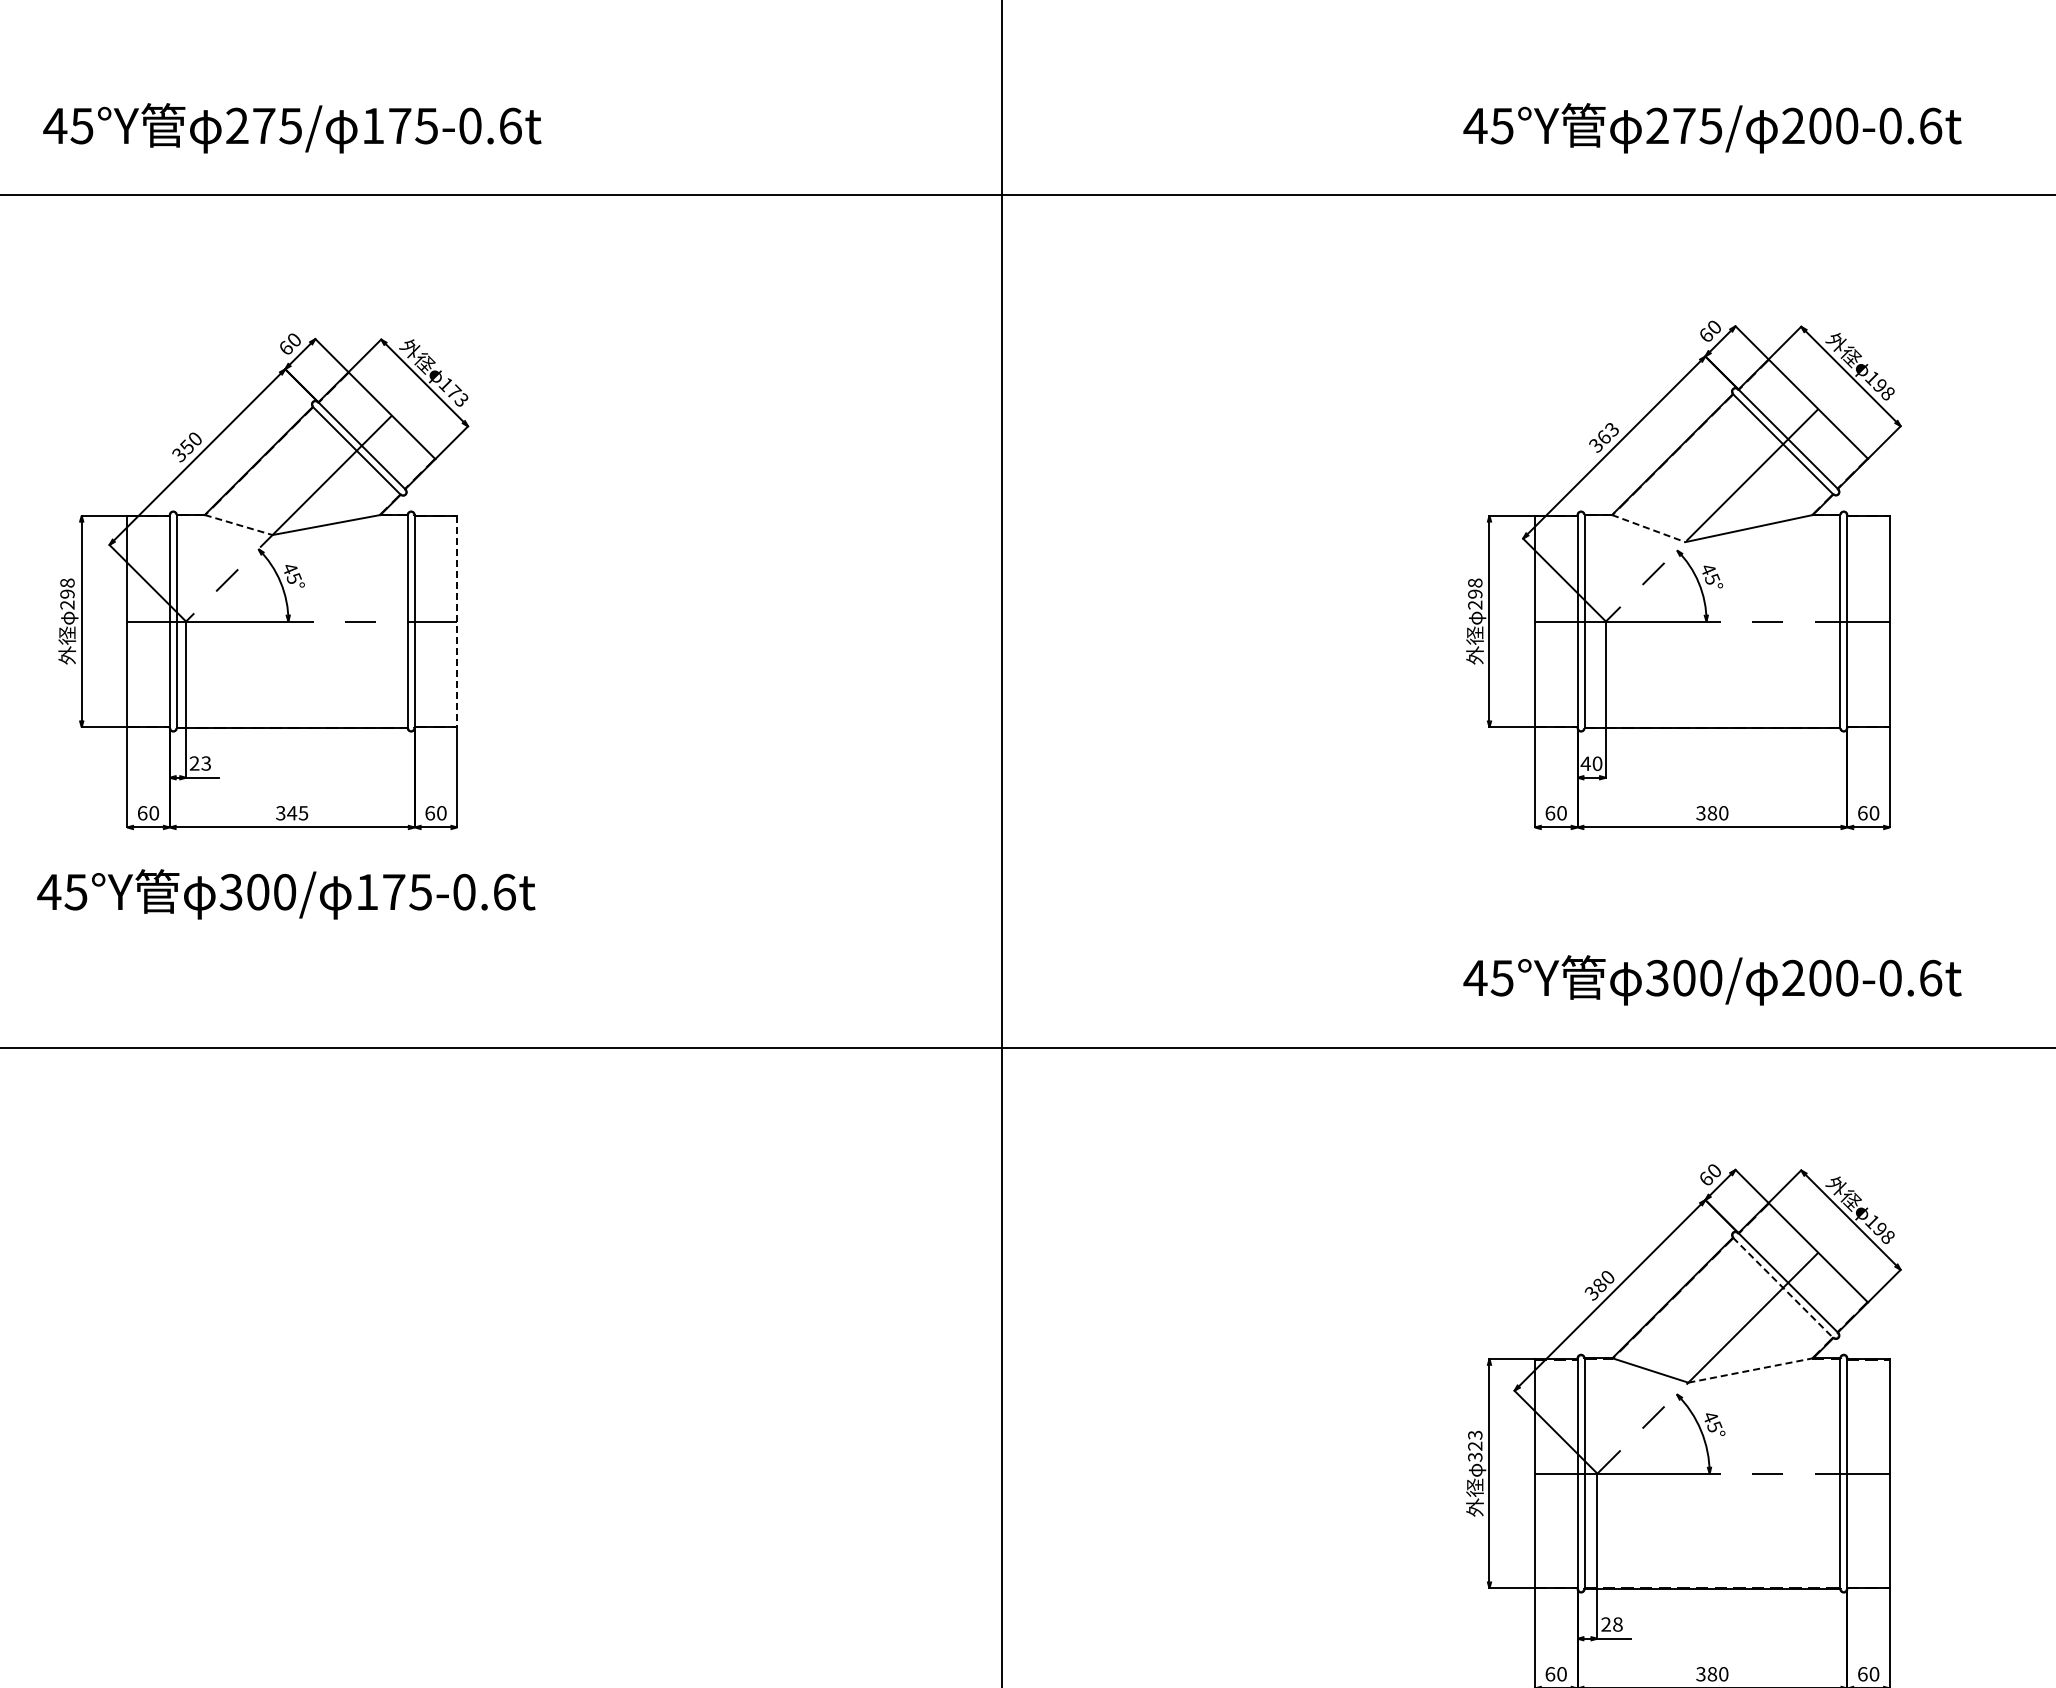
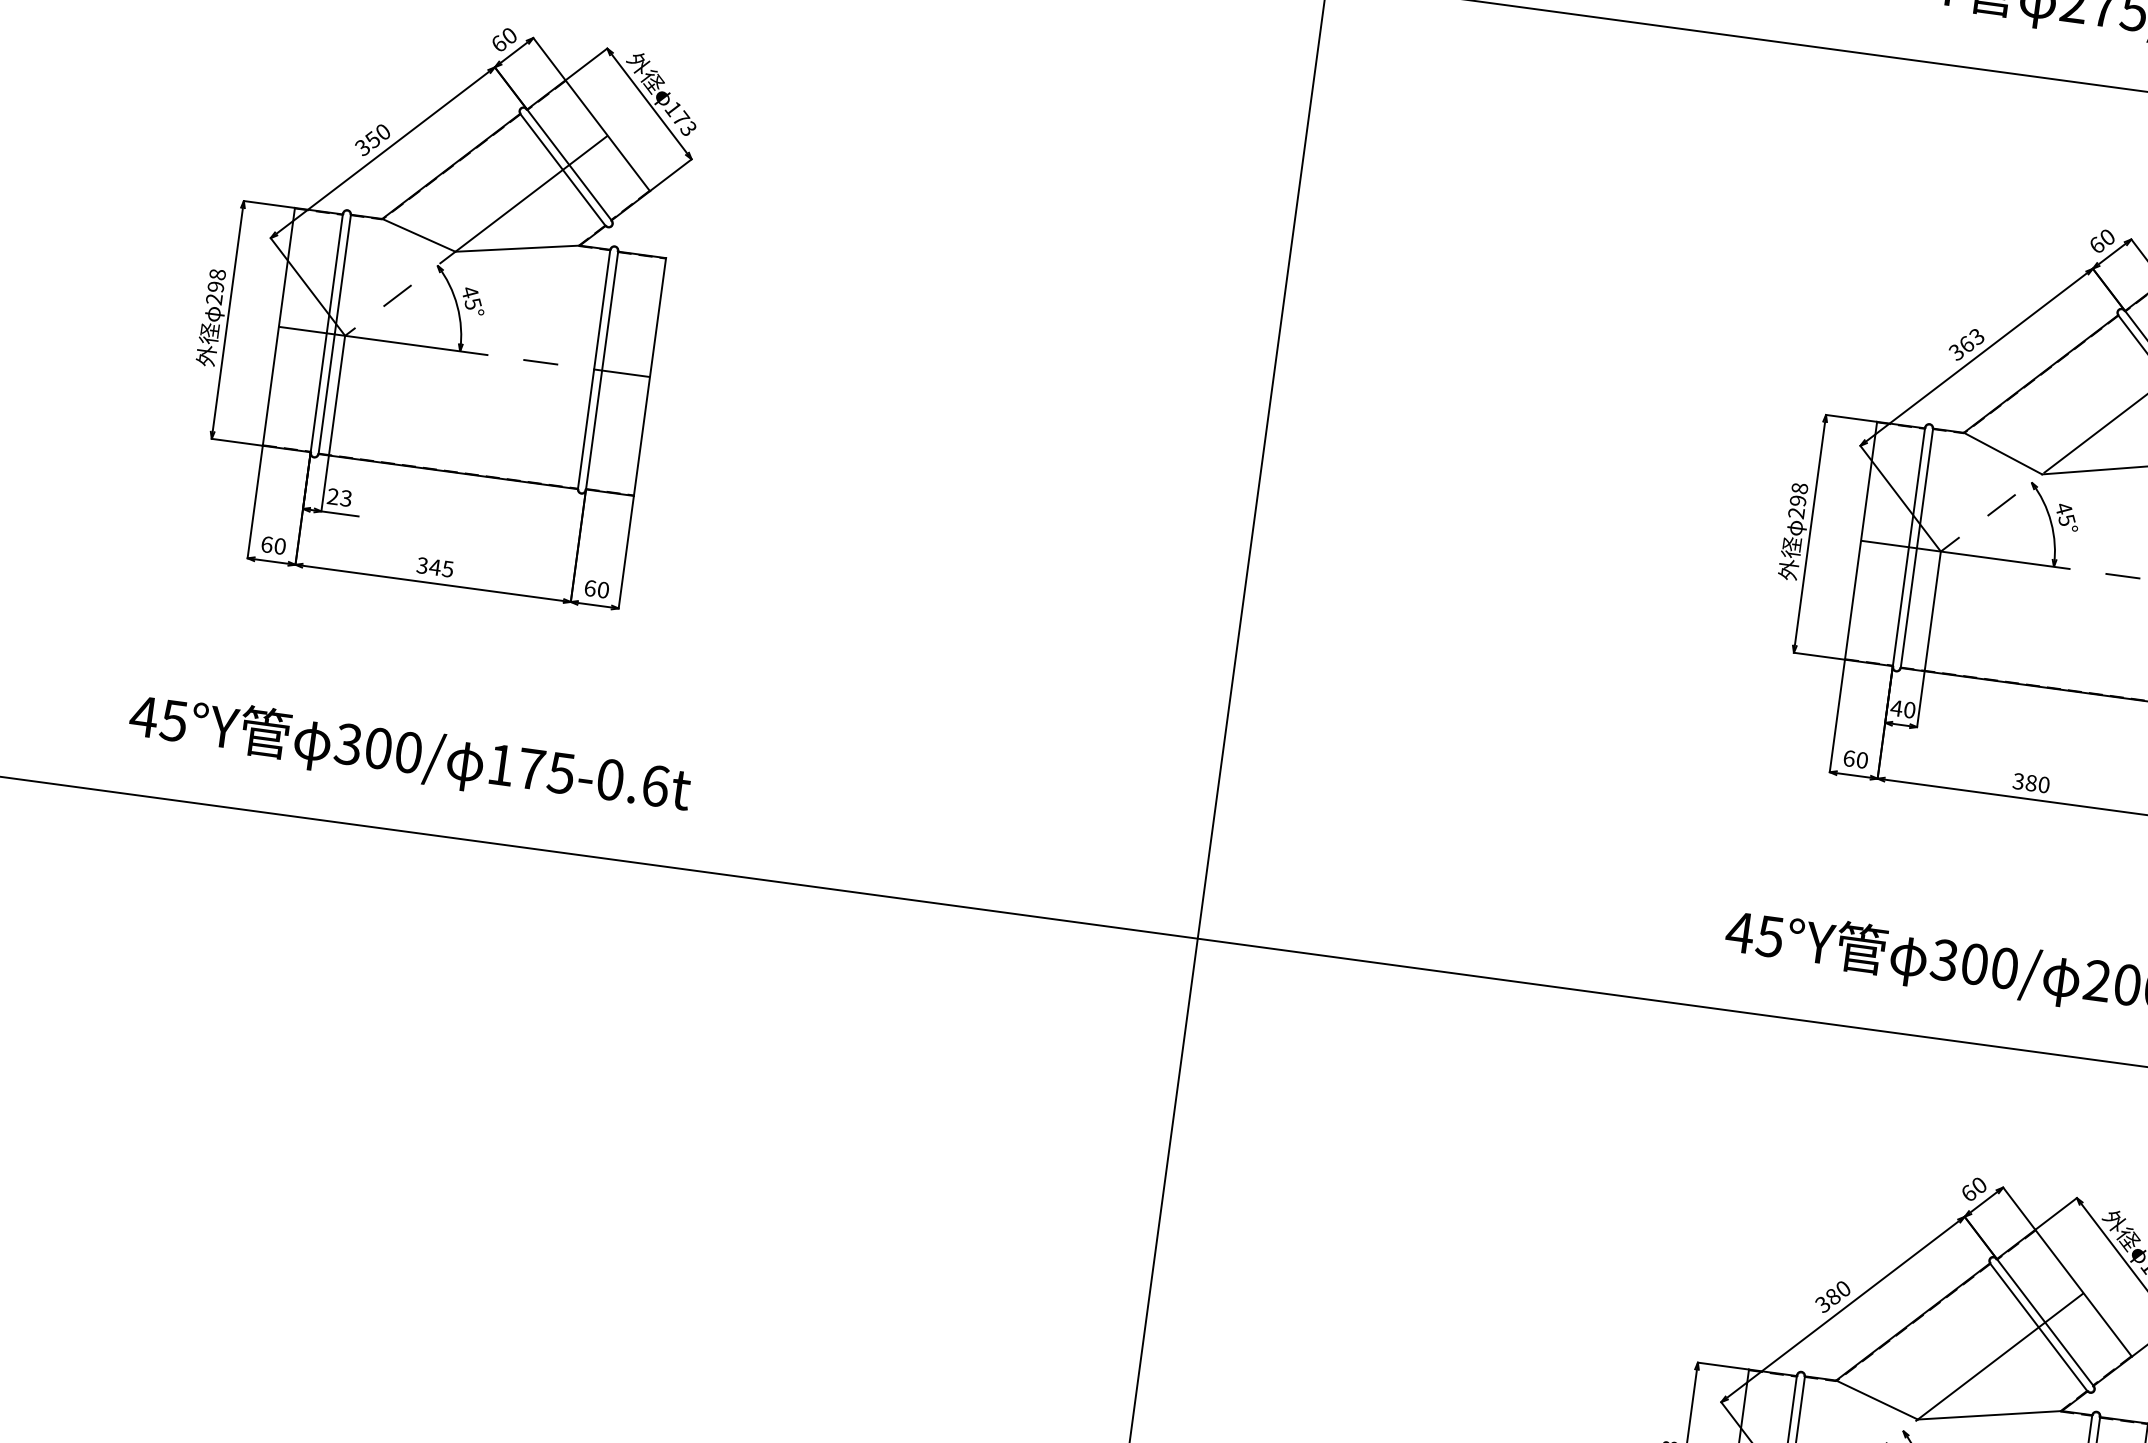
line: (239, 525) -> (419, 235), dashed -> solid
line: (1649, 528) -> (2003, 453), dashed -> solid
line: (457, 621) -> (650, 377), dashed -> solid
text: (286, 894) -> (410, 755), moved
line: (1783, 1287) -> (2039, 1327), dashed -> solid
line: (1750, 1370) -> (1989, 1415), dashed -> solid

